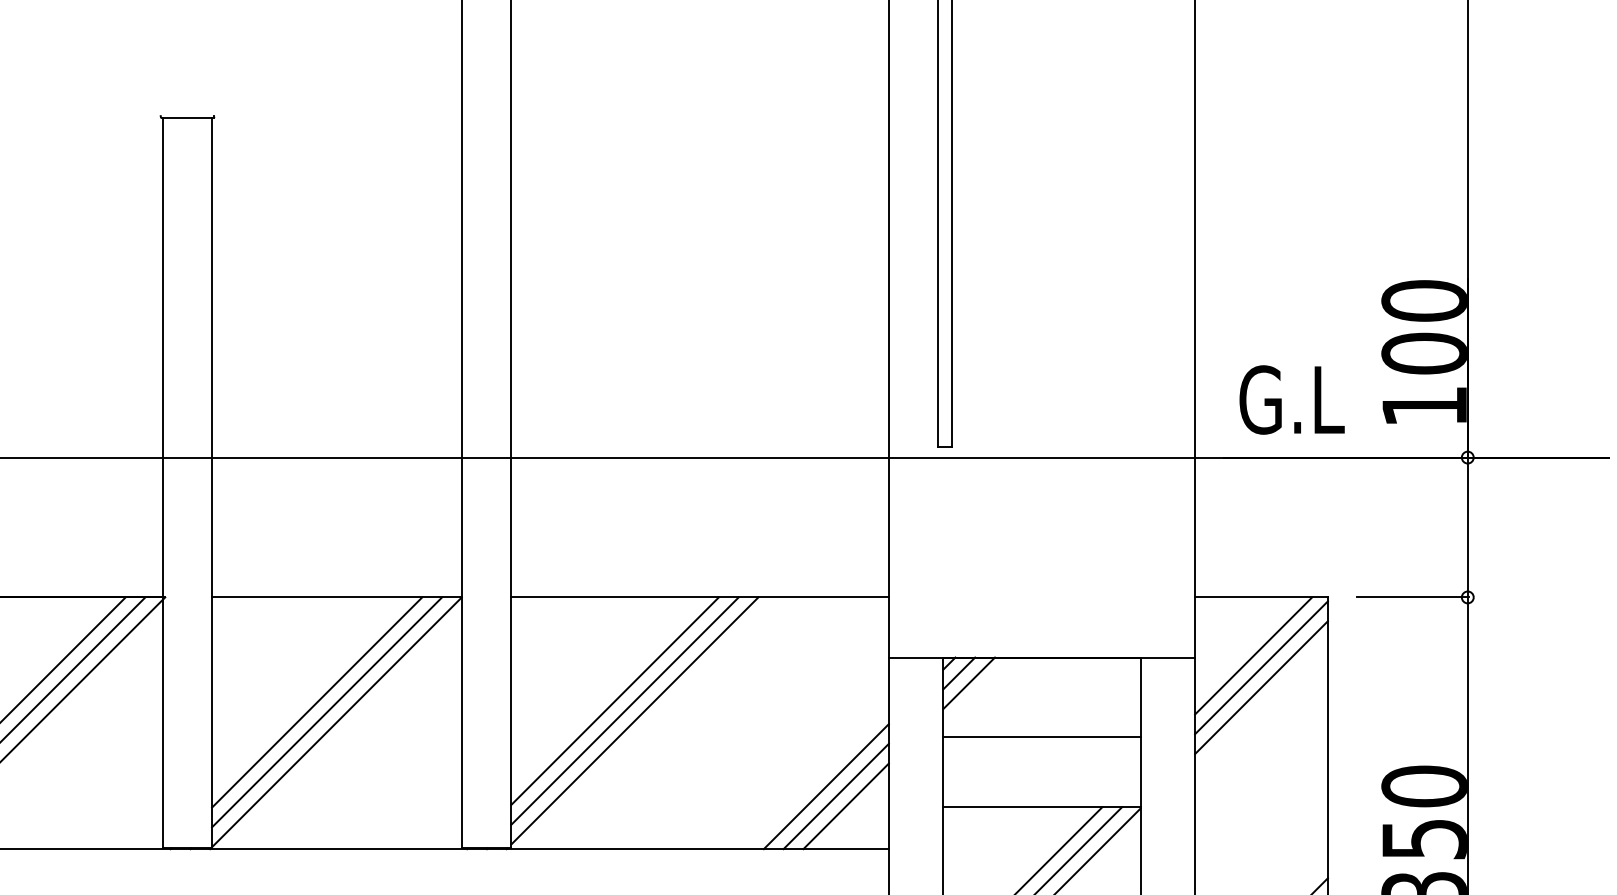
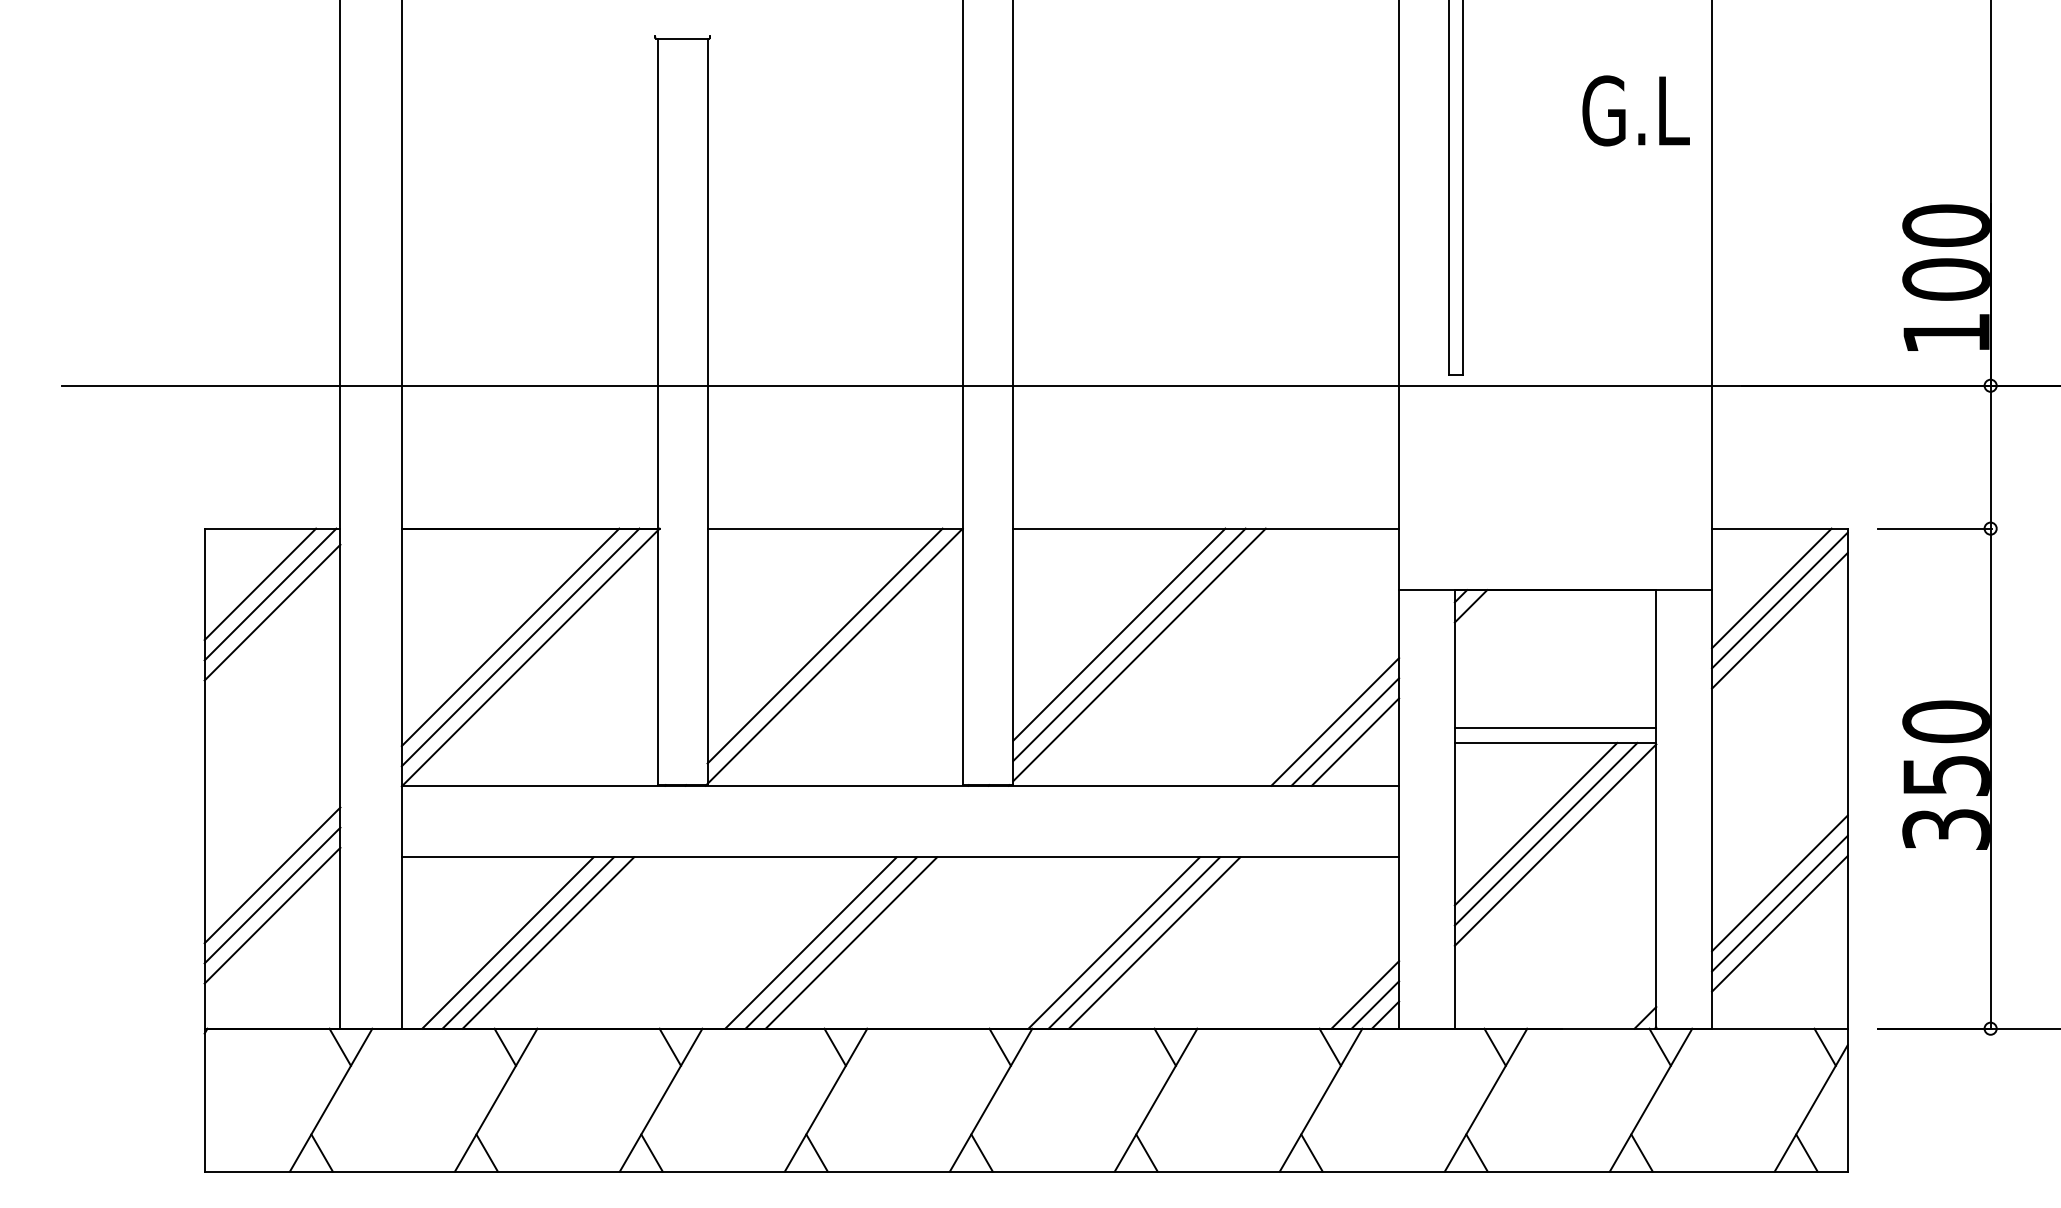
text: (1291, 399) -> (1635, 110), moved
line: (968, 683) -> (1480, 616), removed
line: (316, 702) -> (814, 635), removed
line: (1041, 737) -> (1555, 727), moved

